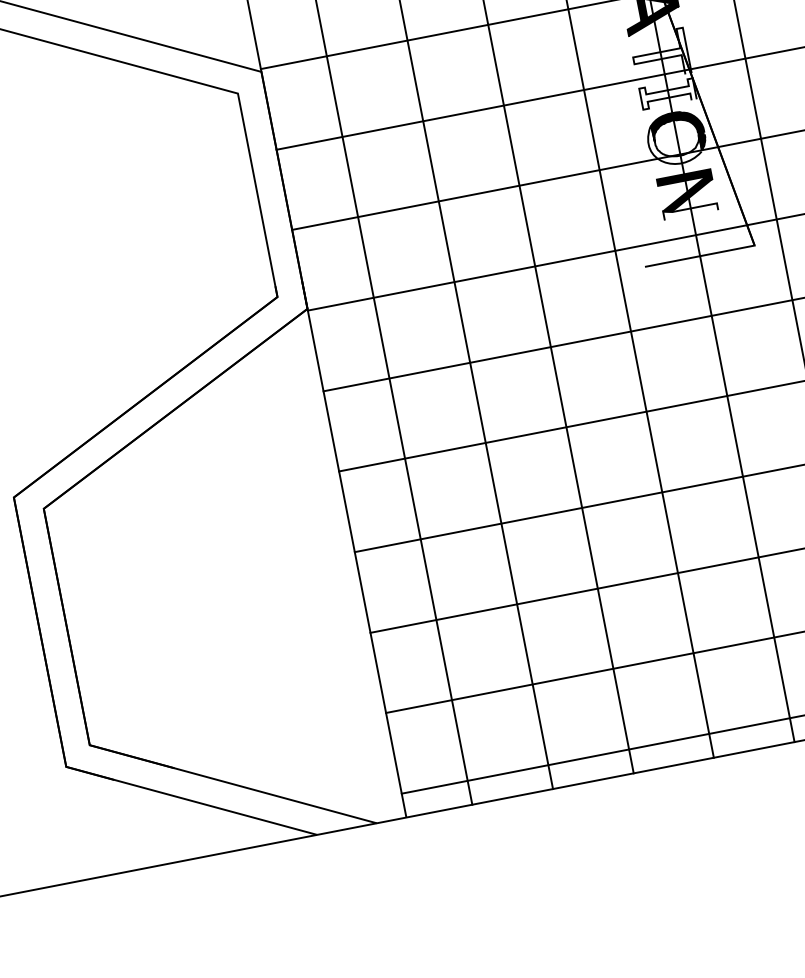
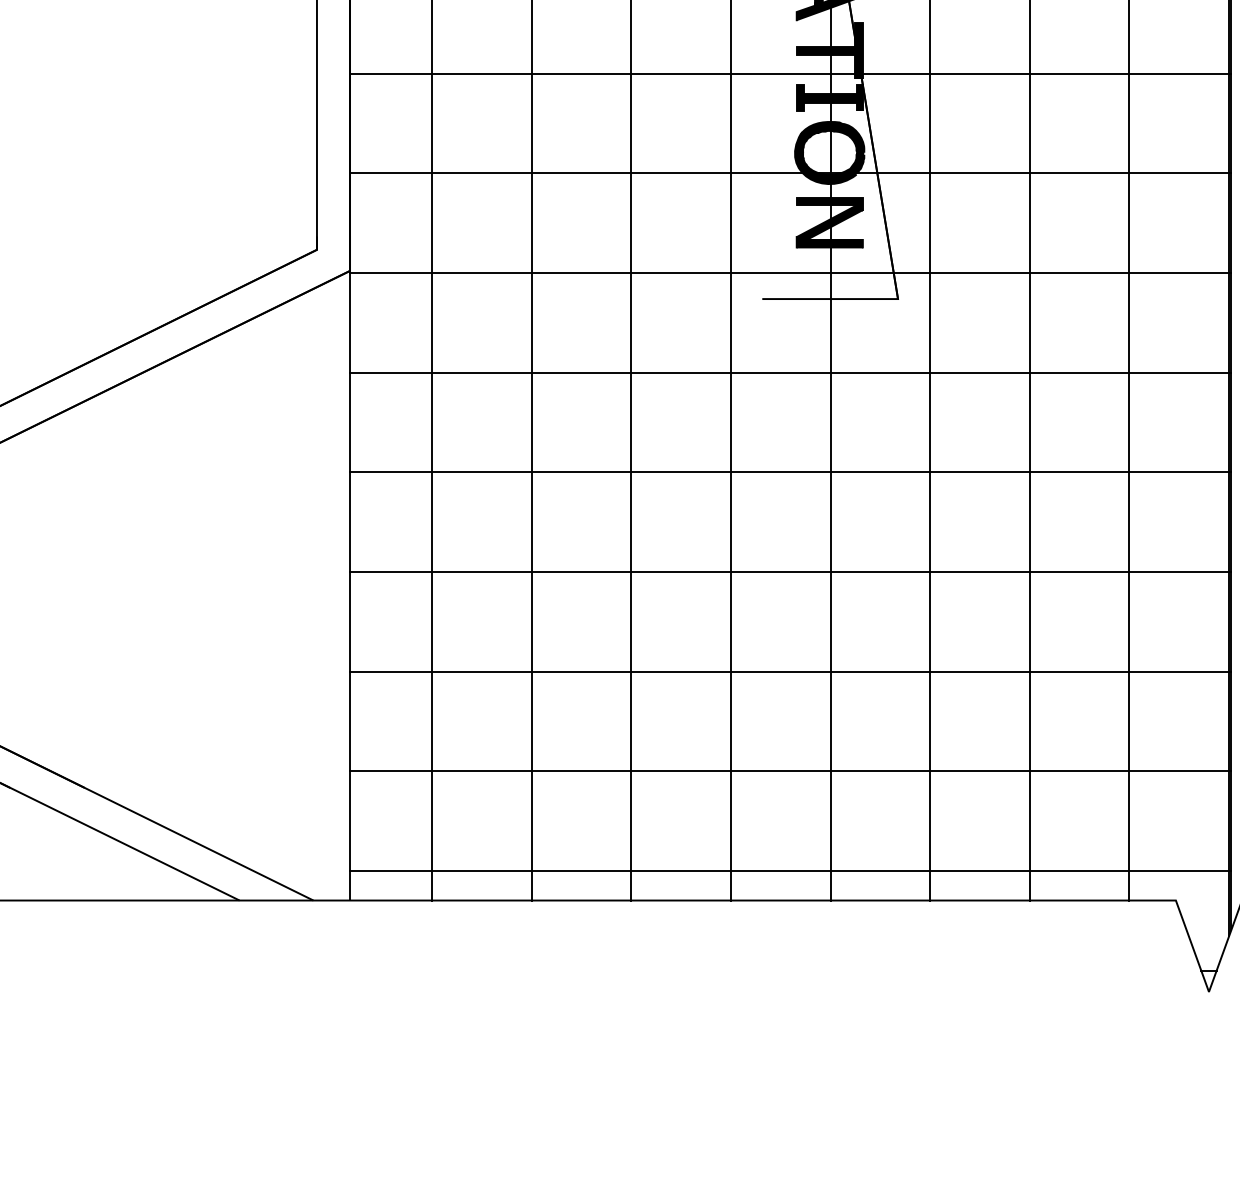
fill: (660, 55) -> (829, 50), added
fill: (667, 94) -> (829, 98), added
fill: (674, 143) -> (826, 158), added
fill: (690, 210) -> (829, 242), added

